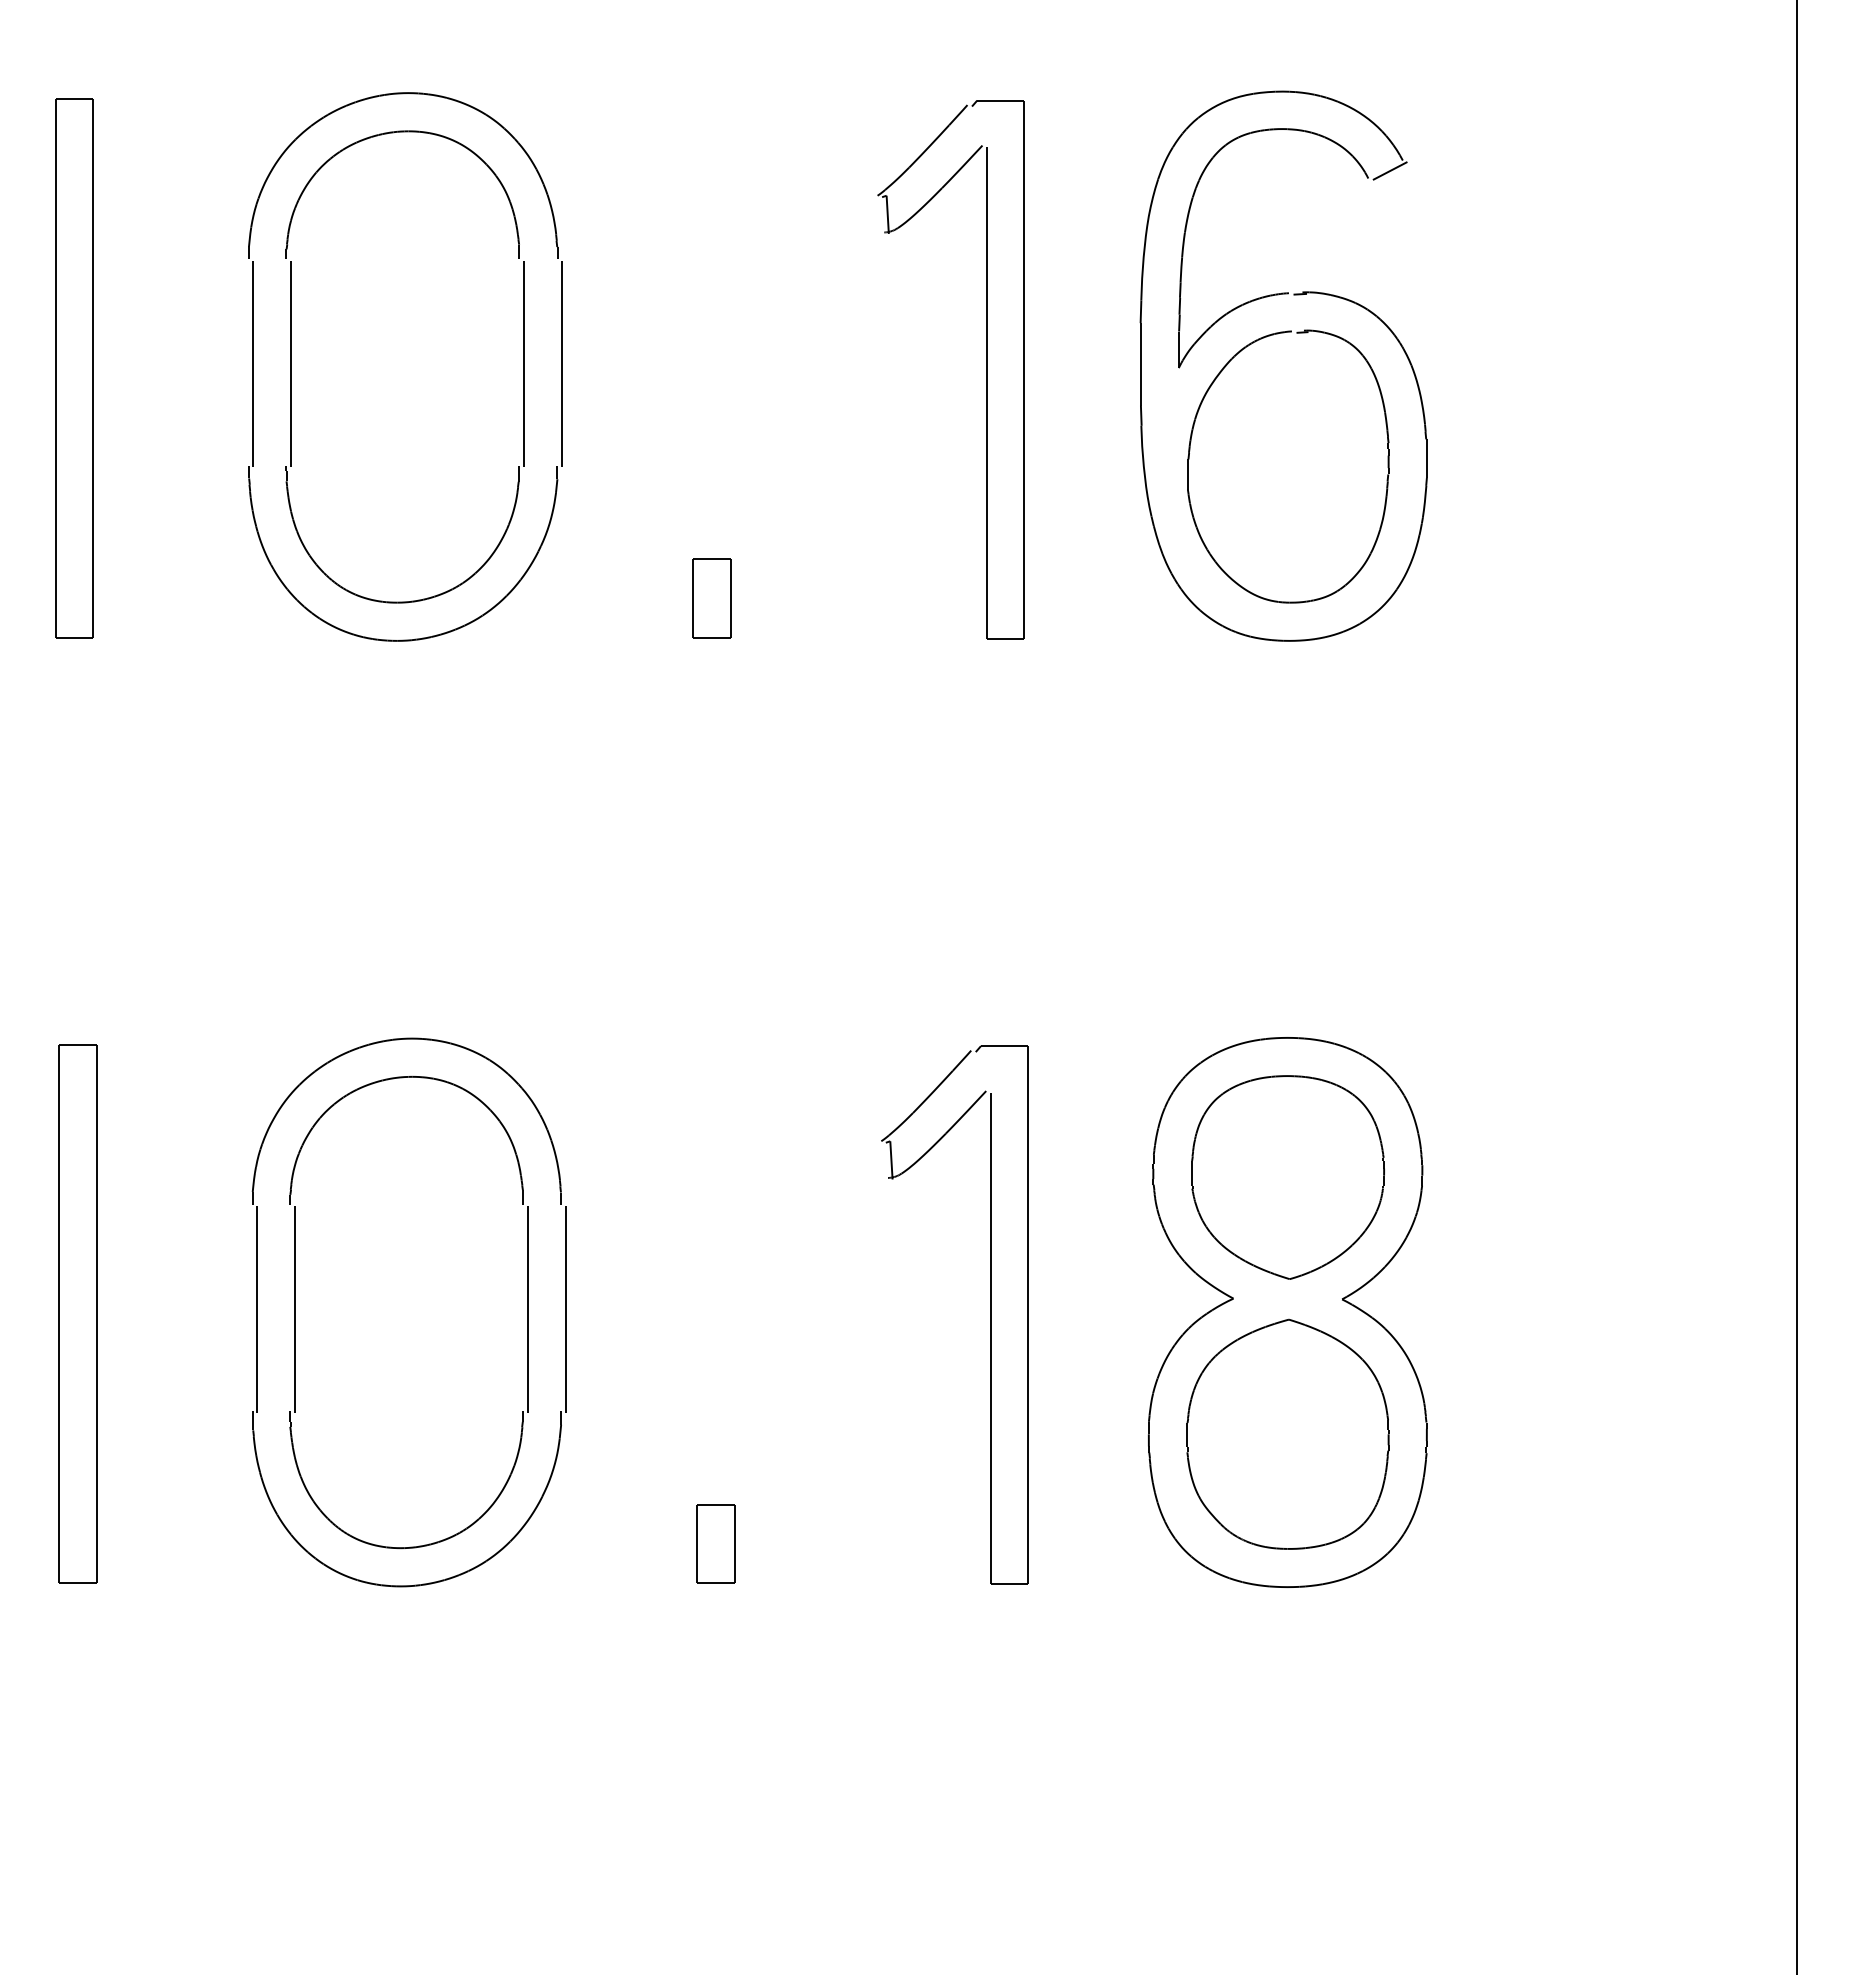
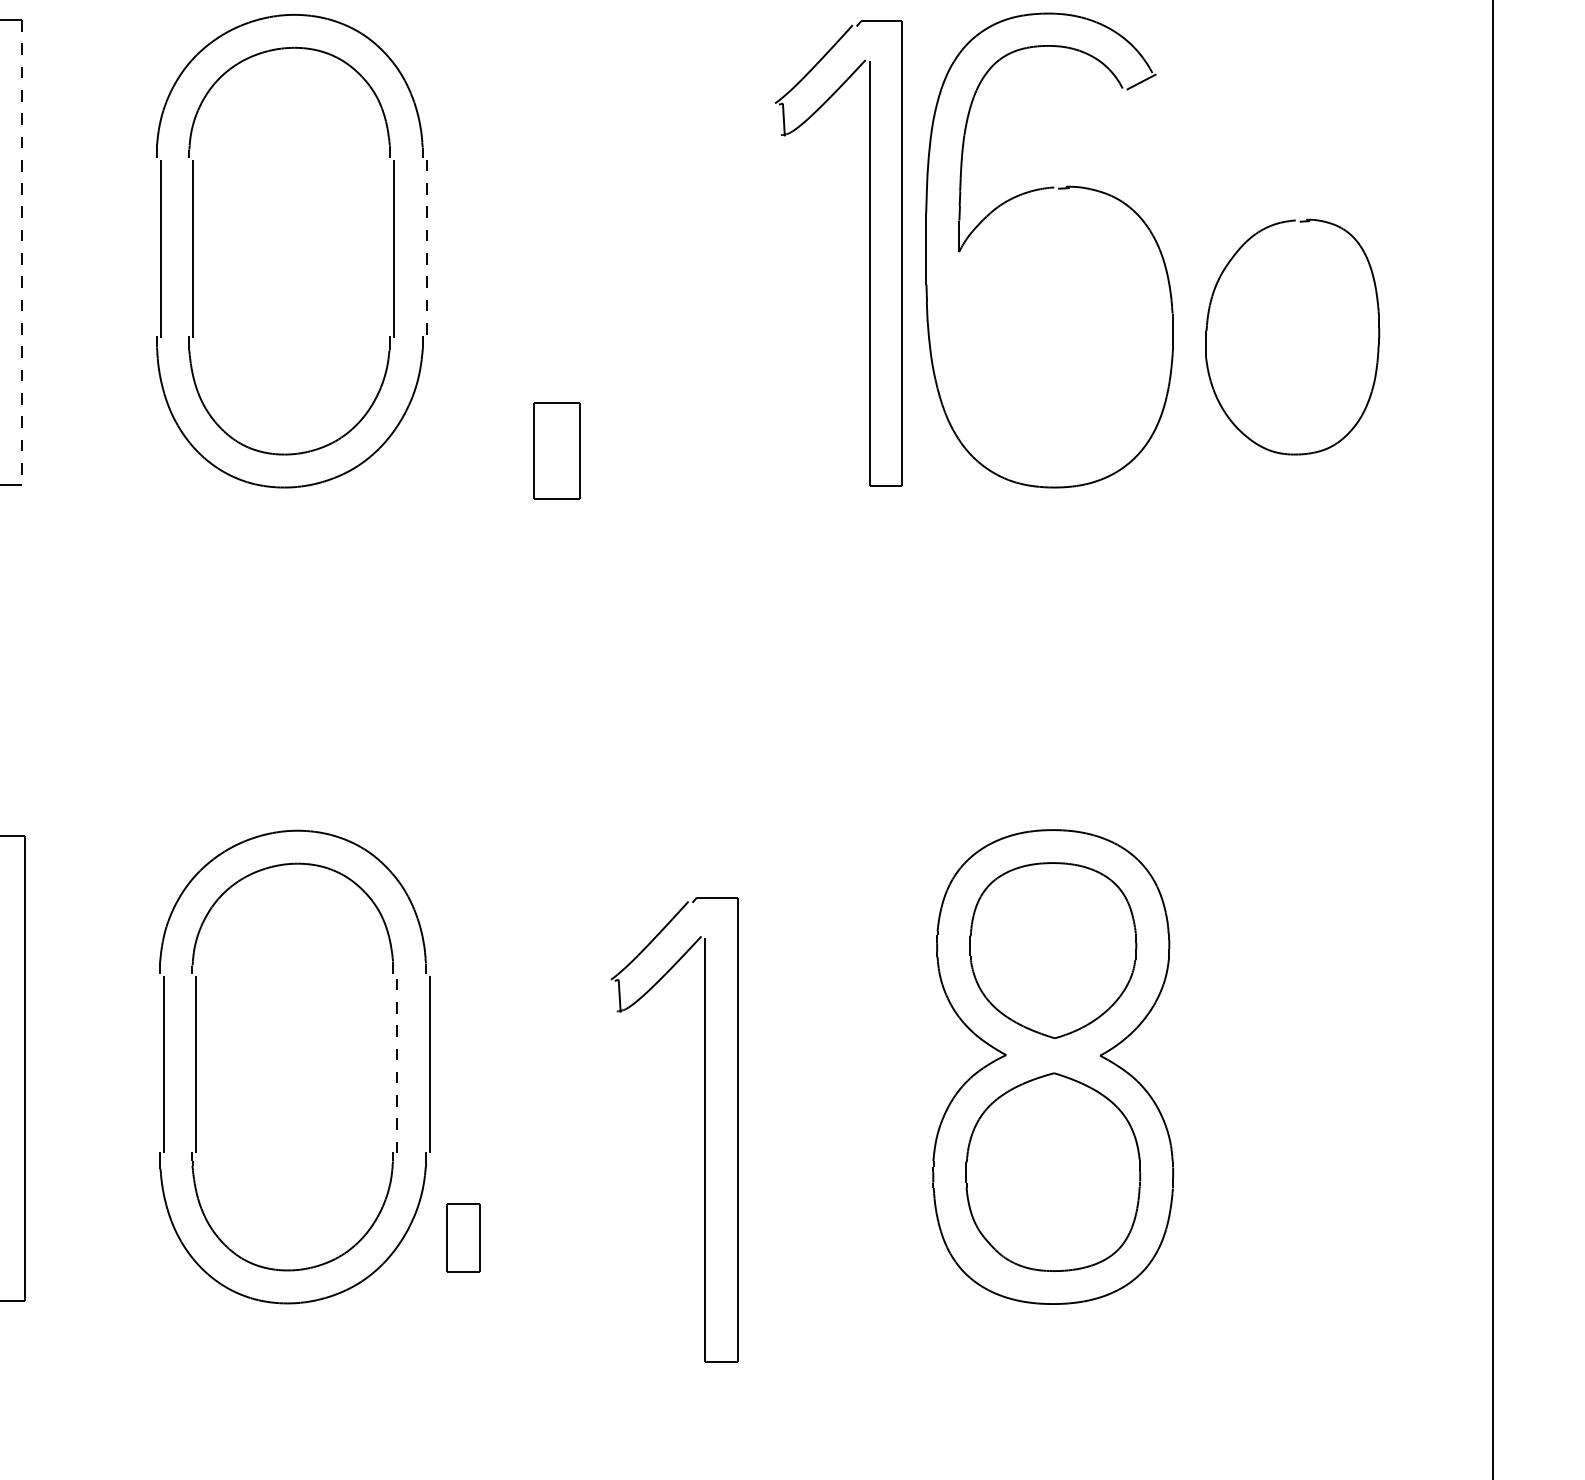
line: (562, 364) -> (427, 249), solid -> dashed
line: (92, 368) -> (21, 252), solid -> dashed
part: (986, 369) -> (869, 253), moved
part: (1386, 479) -> (1377, 348), moved
part: (711, 598) -> (555, 450), size x1.4
line: (527, 1309) -> (397, 1064), solid -> dashed
part: (990, 1314) -> (705, 1129), moved
part: (715, 1543) -> (462, 1237), moved

